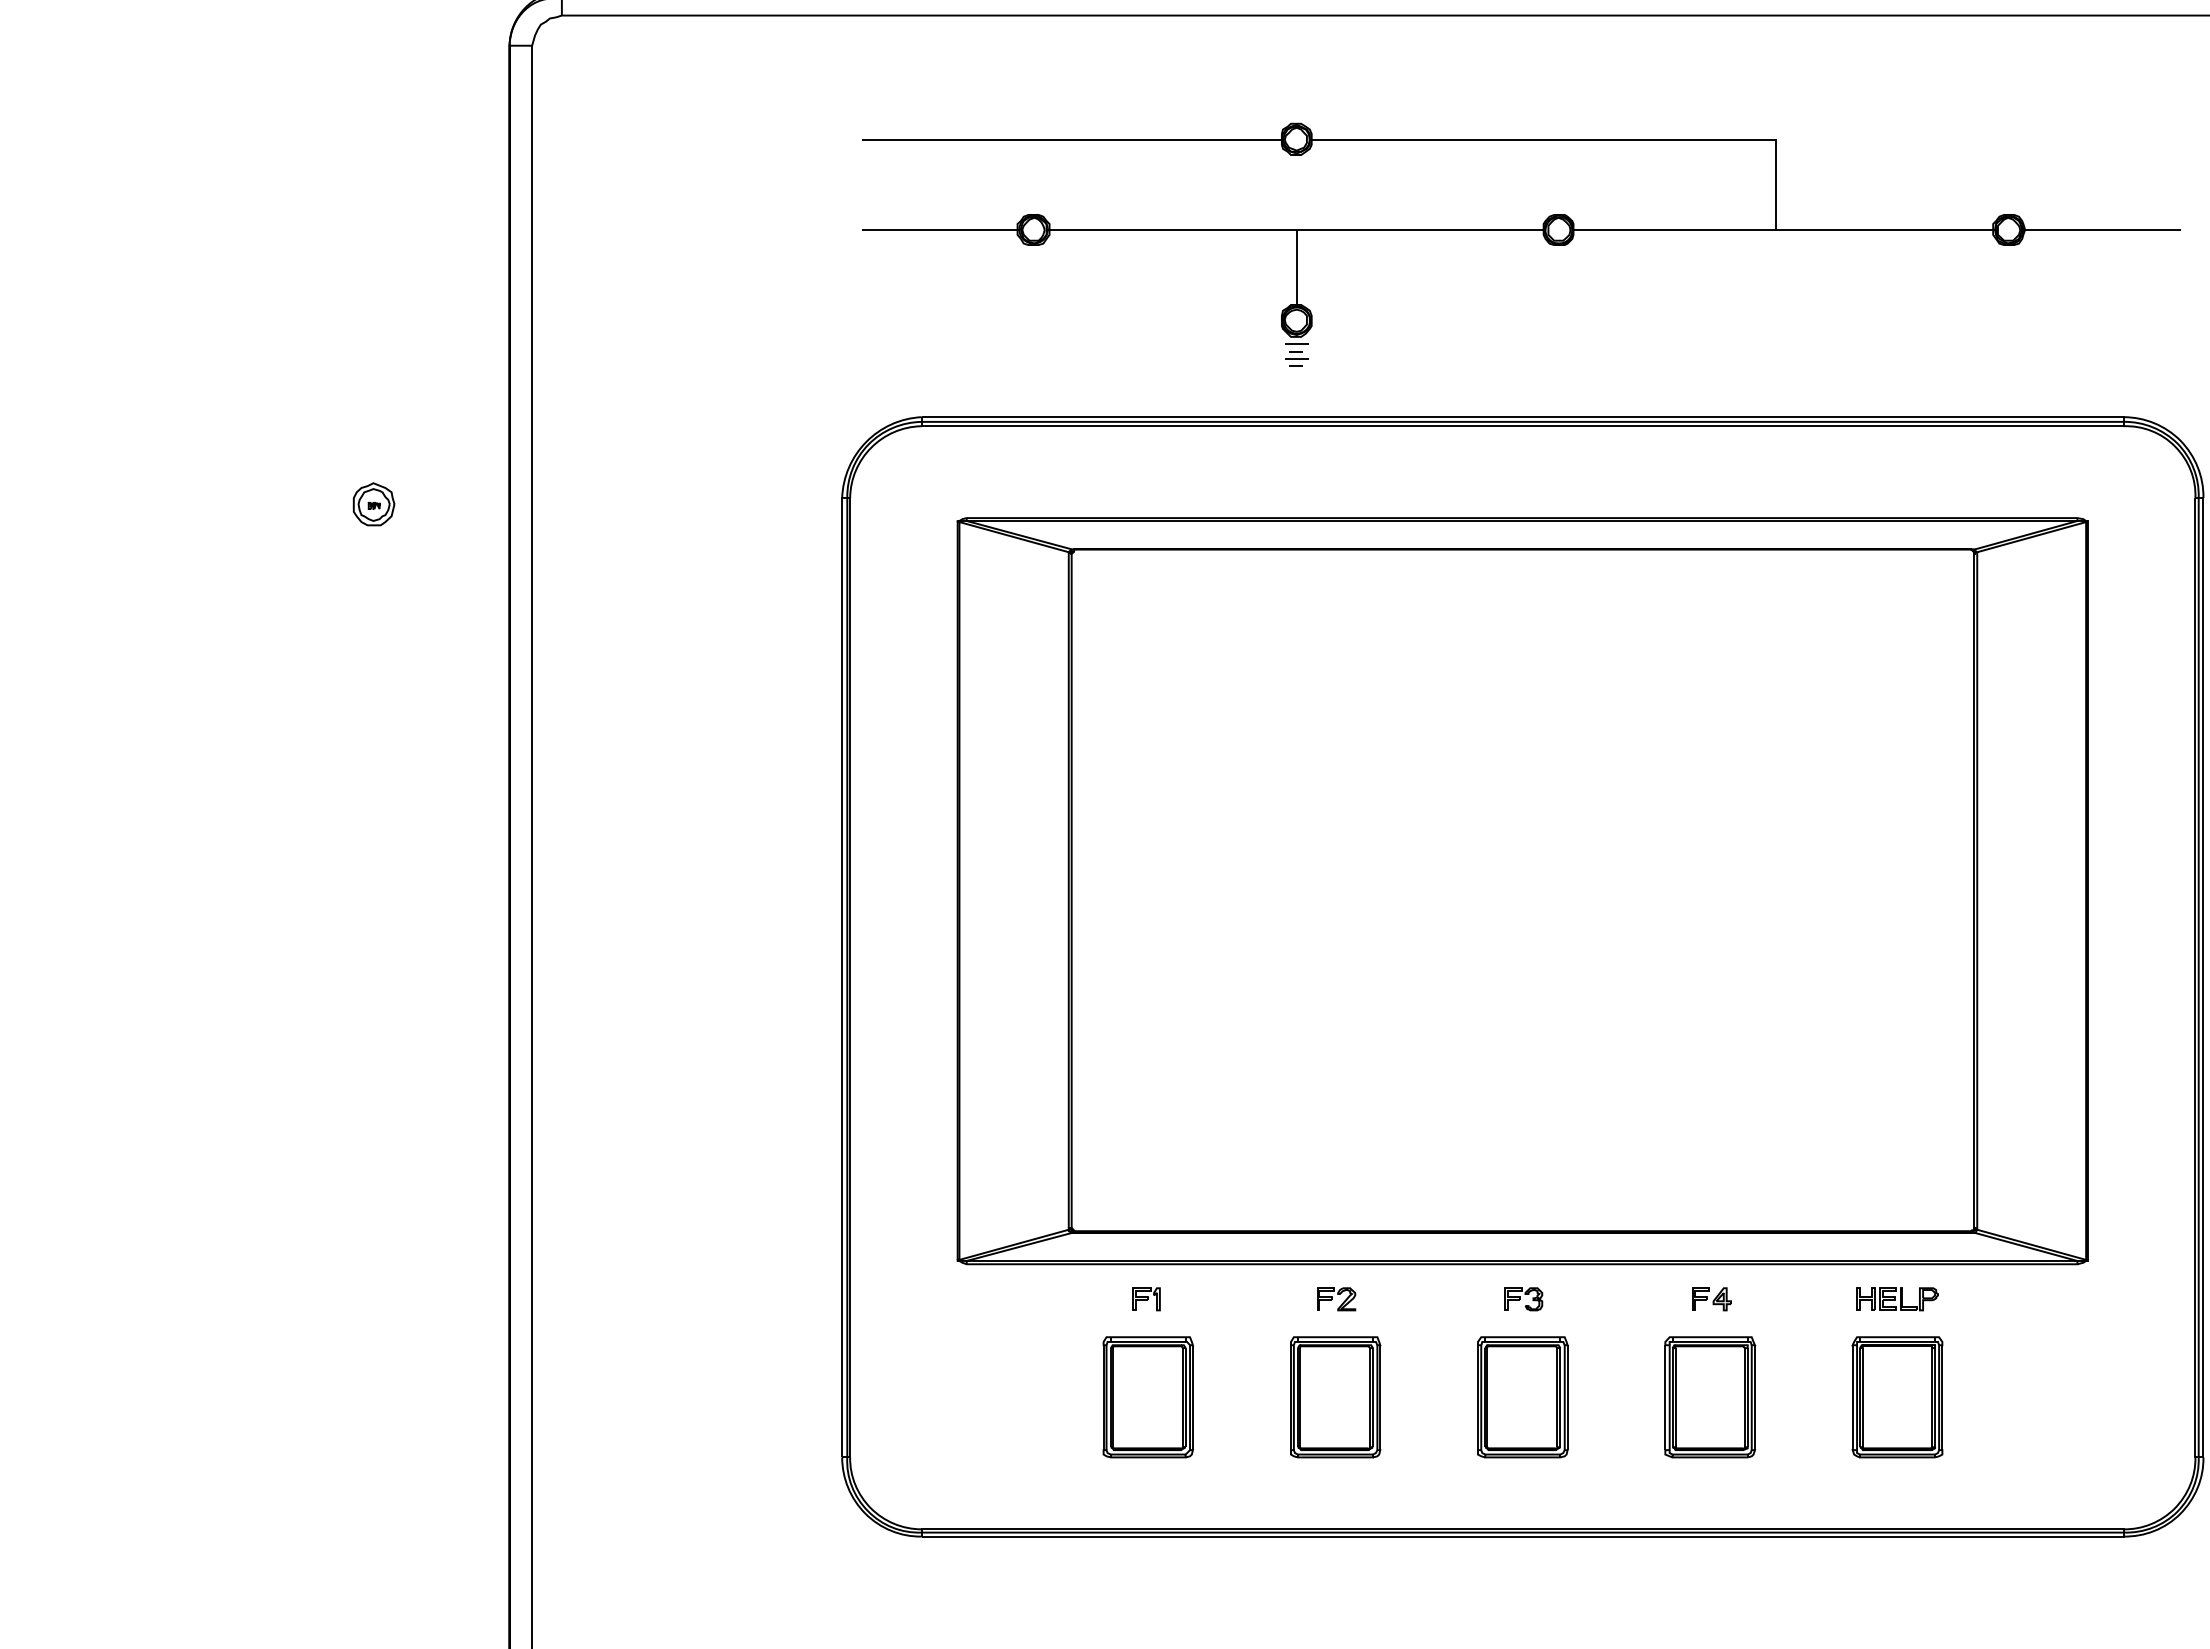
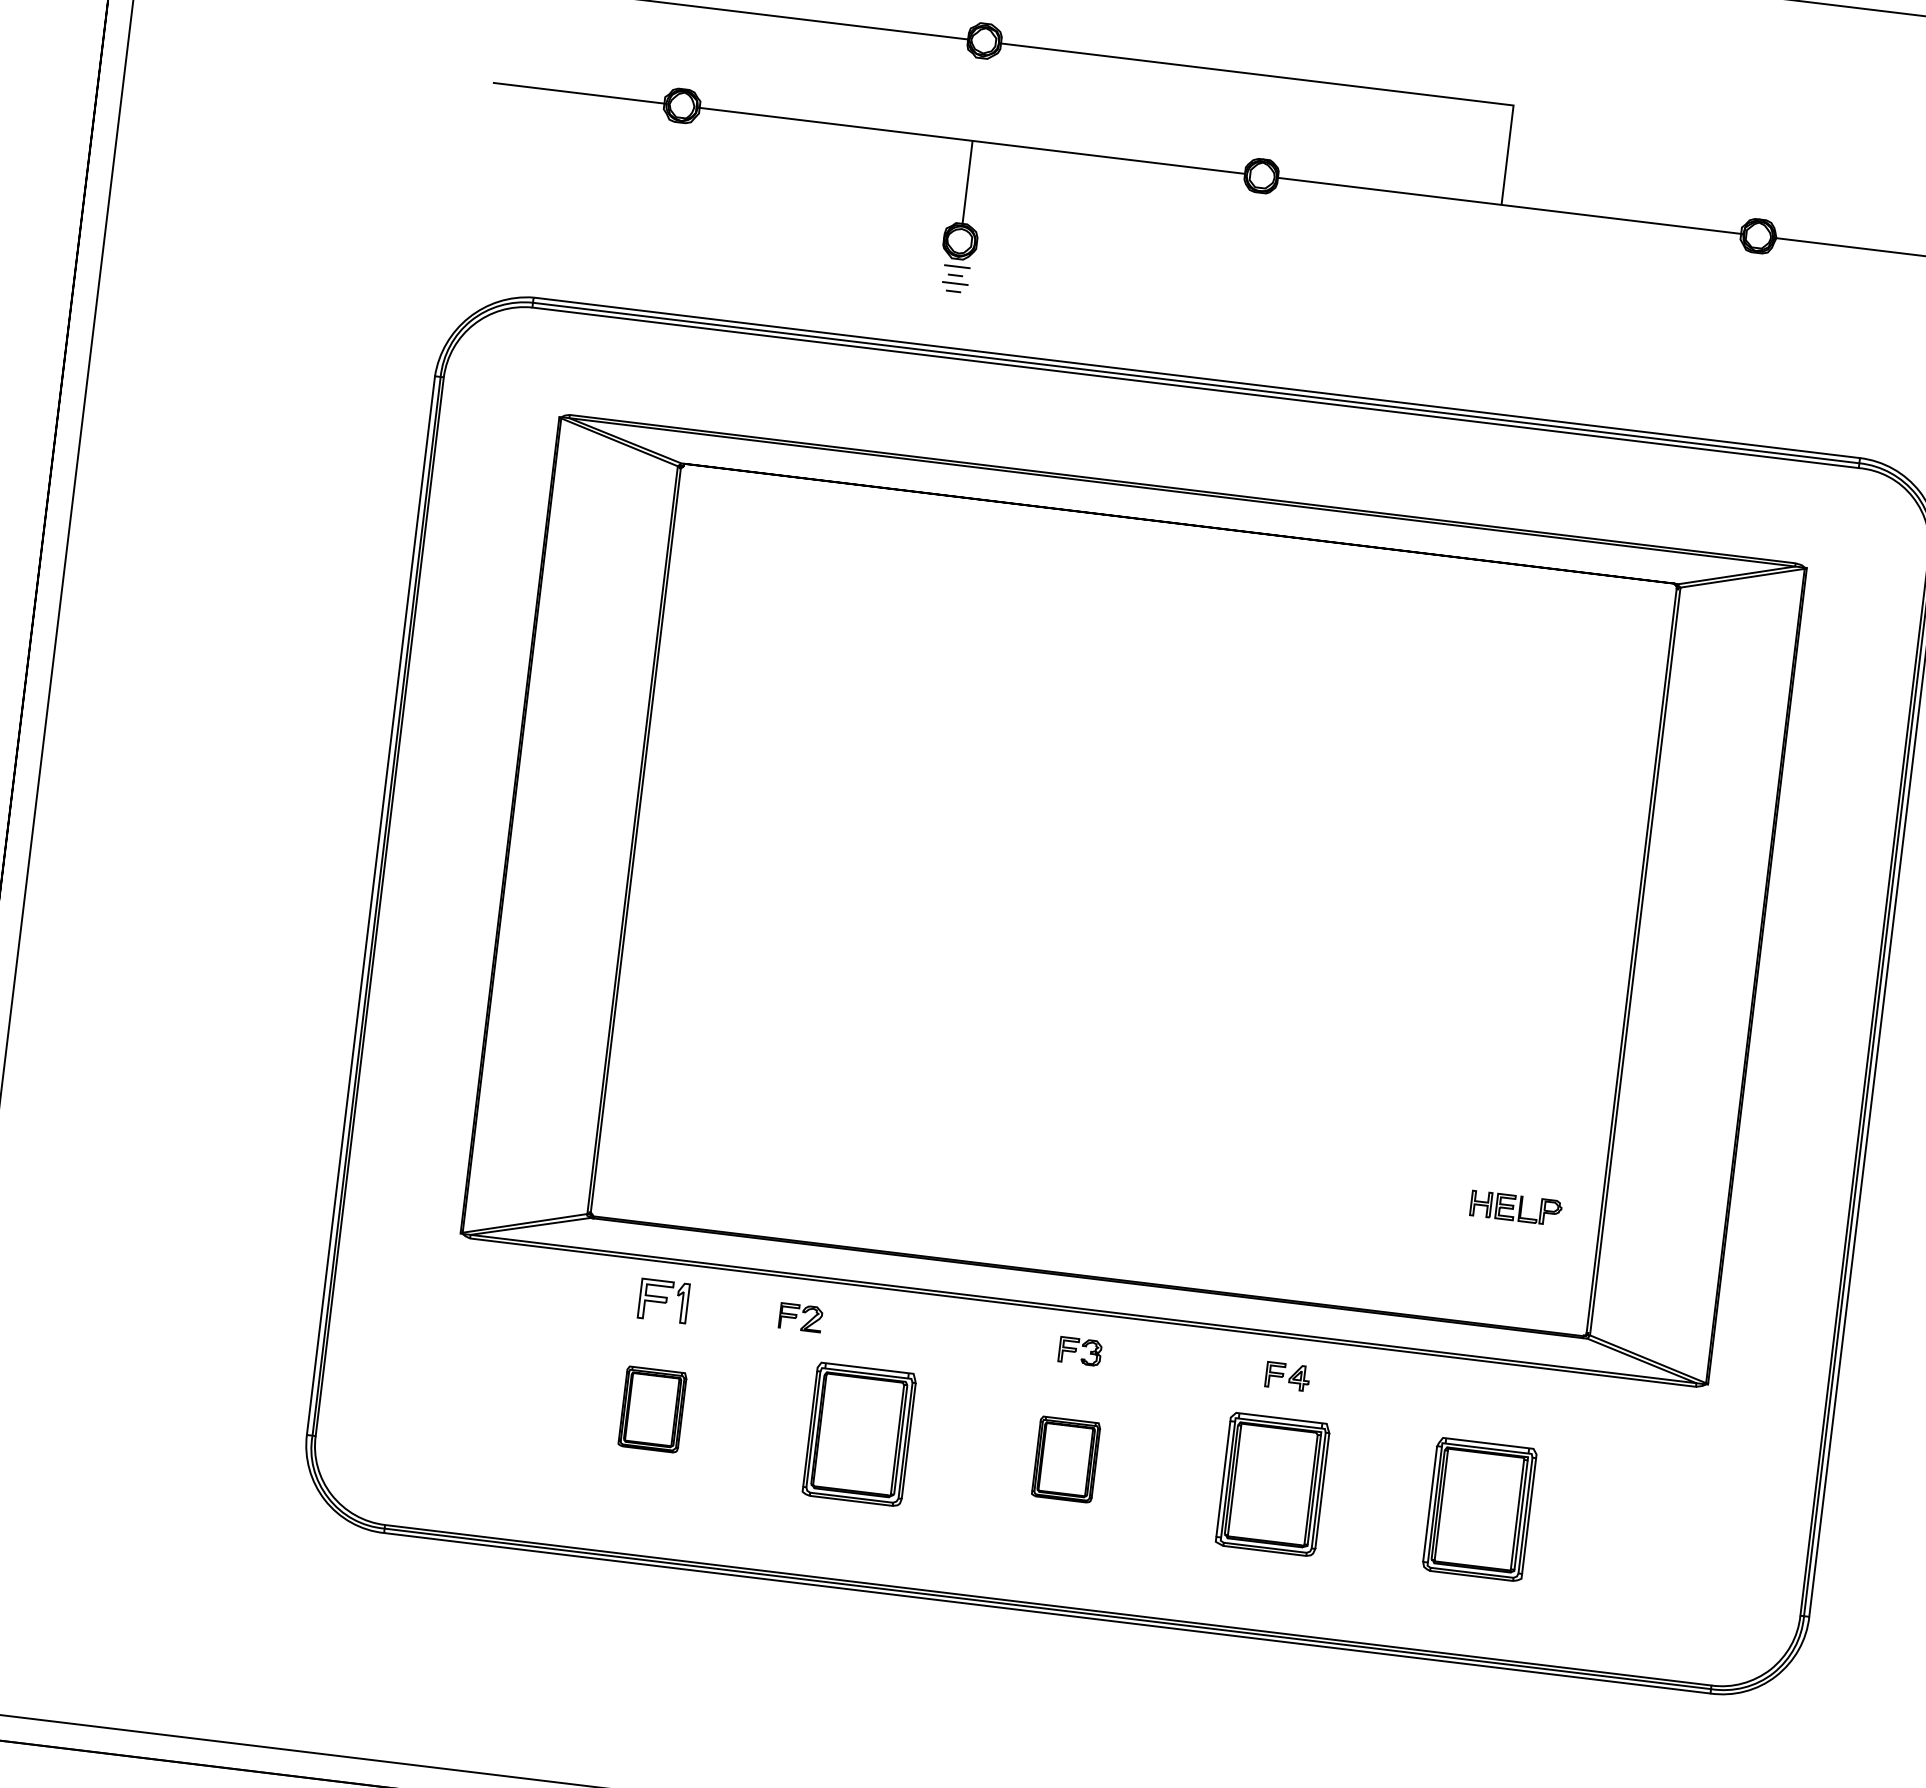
part: (1146, 1299) -> (663, 1301), size x1.6
part: (1336, 1299) -> (800, 1317), moved
part: (1897, 1299) -> (1516, 1208), moved
part: (1147, 1397) -> (651, 1409), size x0.6
part: (1522, 1397) -> (1065, 1459), size x0.6

